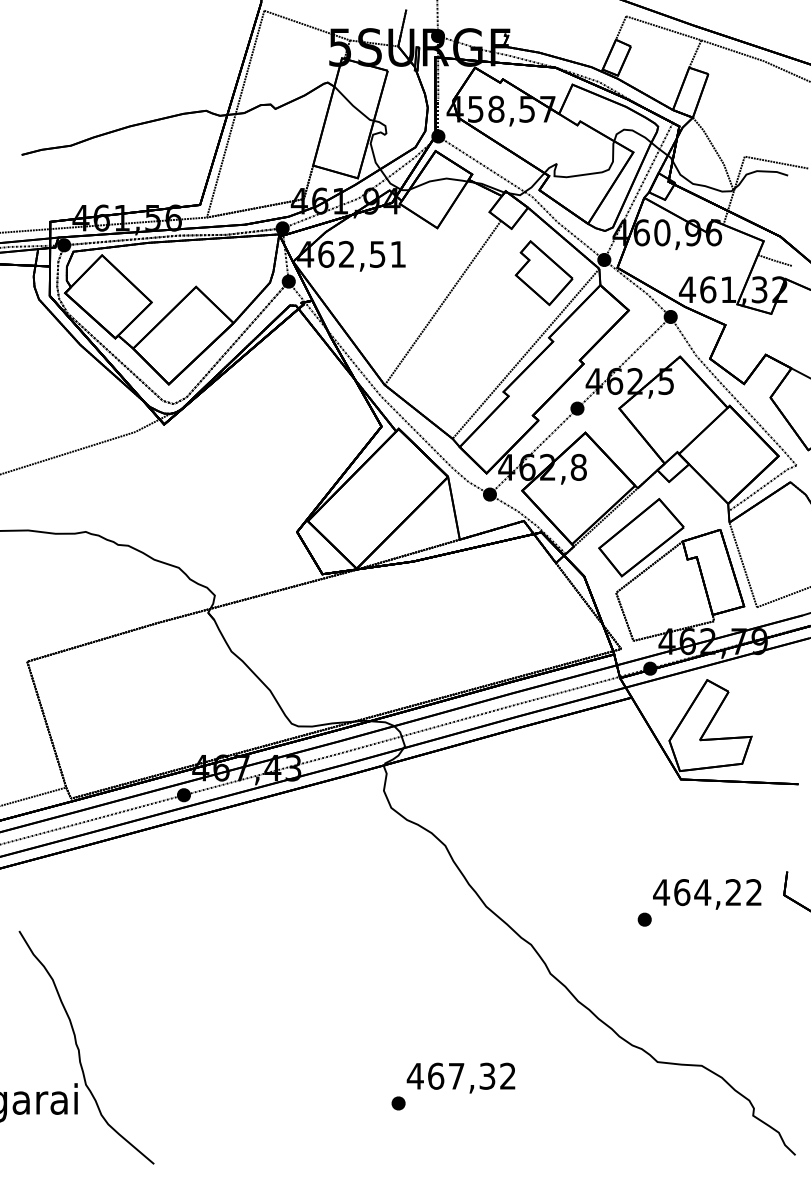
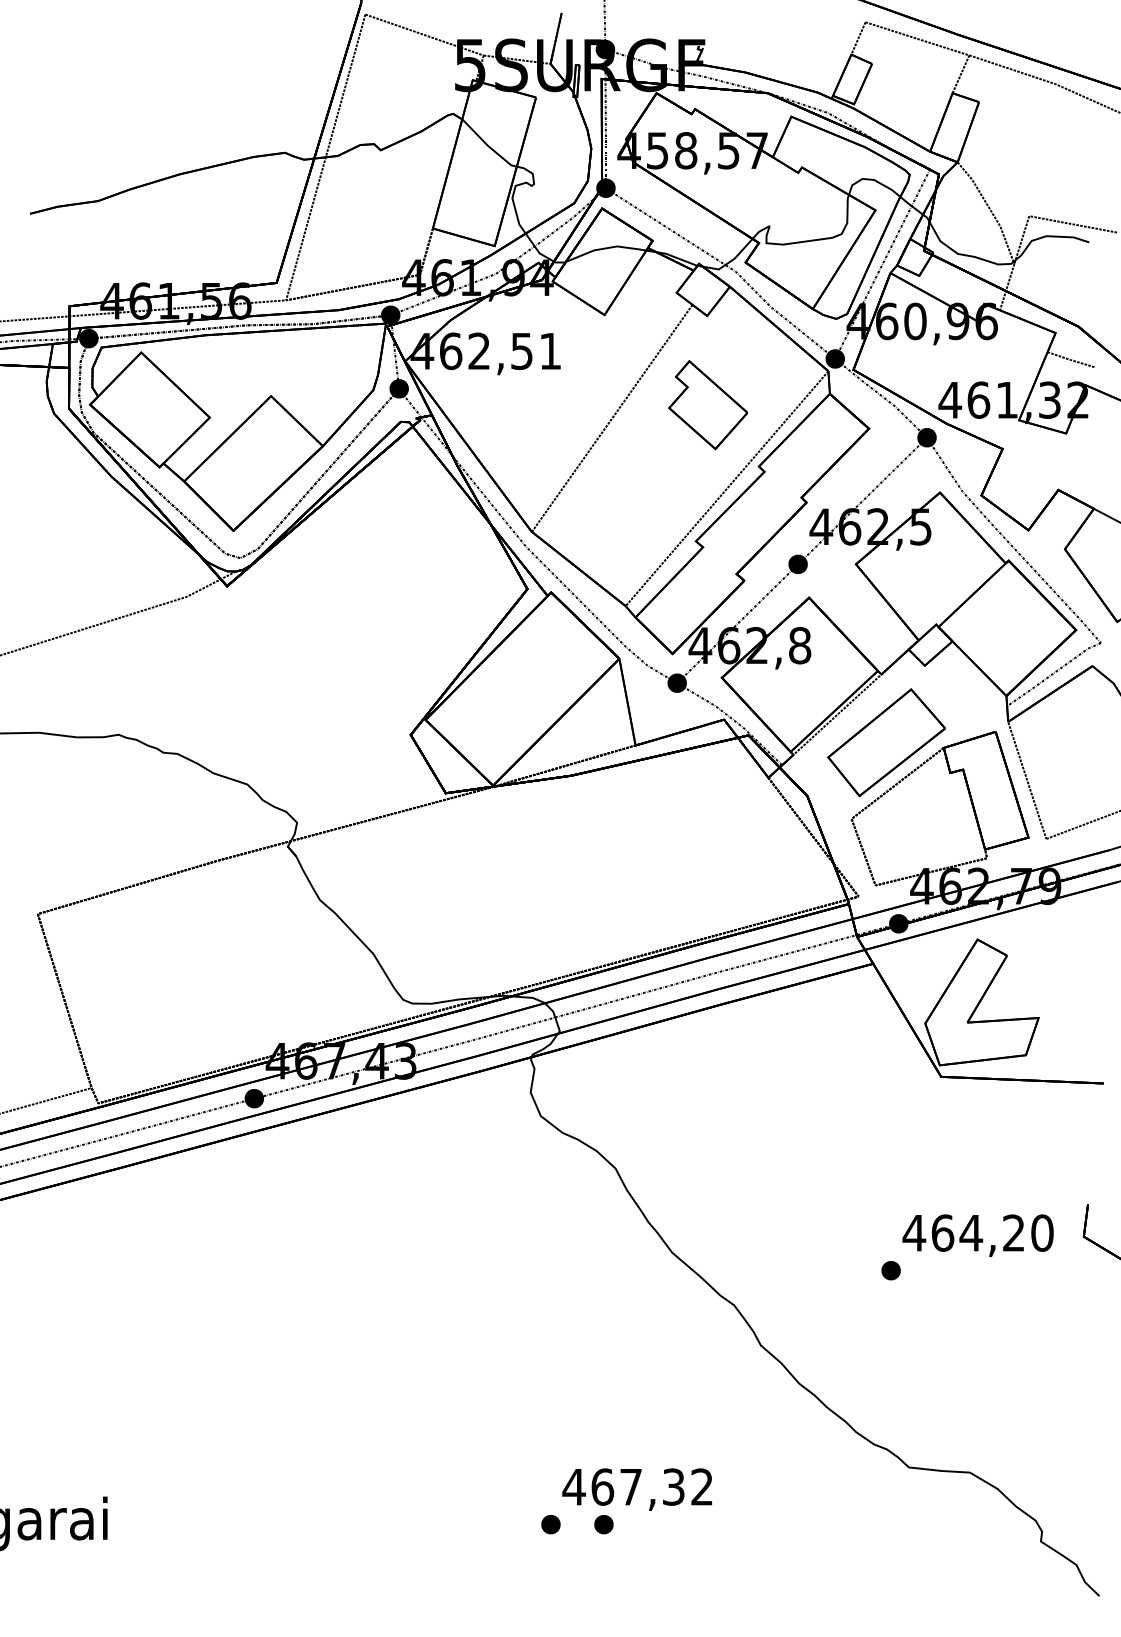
part: (544, 273) -> (708, 405), moved
text: (754, 892) -> (1042, 1232), 464,22 -> 464,20
curve: (79, 1049) -> (109, 1449), removed
part: (436, 1103) -> (603, 1524), added

